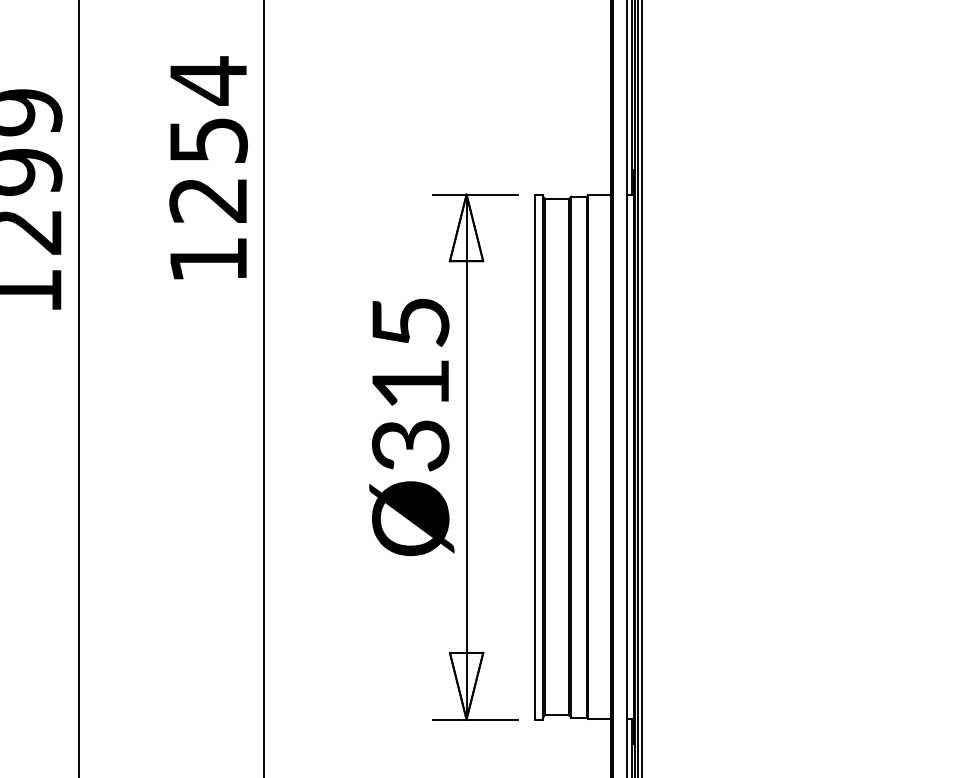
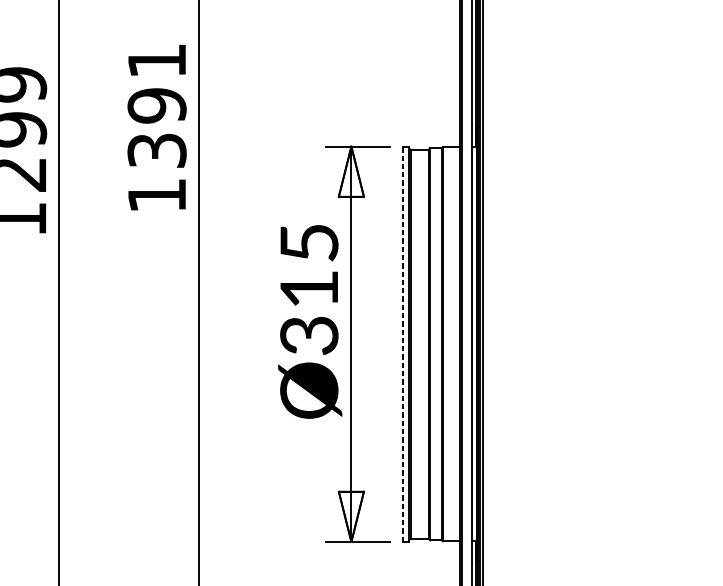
text: (208, 139) -> (157, 105), 1254 -> 1391
line: (535, 456) -> (403, 343), solid -> dashed

